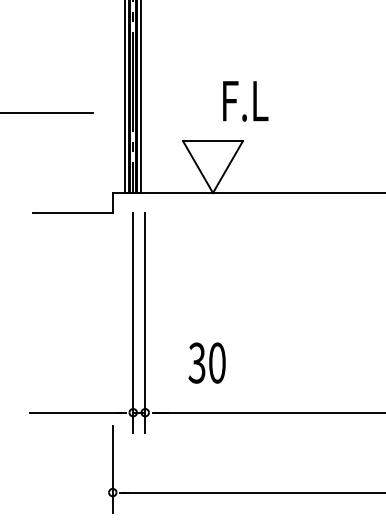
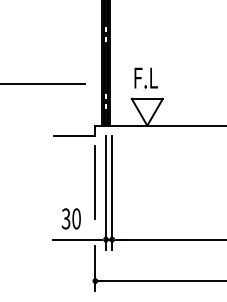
text: (244, 99) -> (145, 77), moved
line: (113, 302) -> (95, 182), added
text: (205, 362) -> (70, 218), moved

